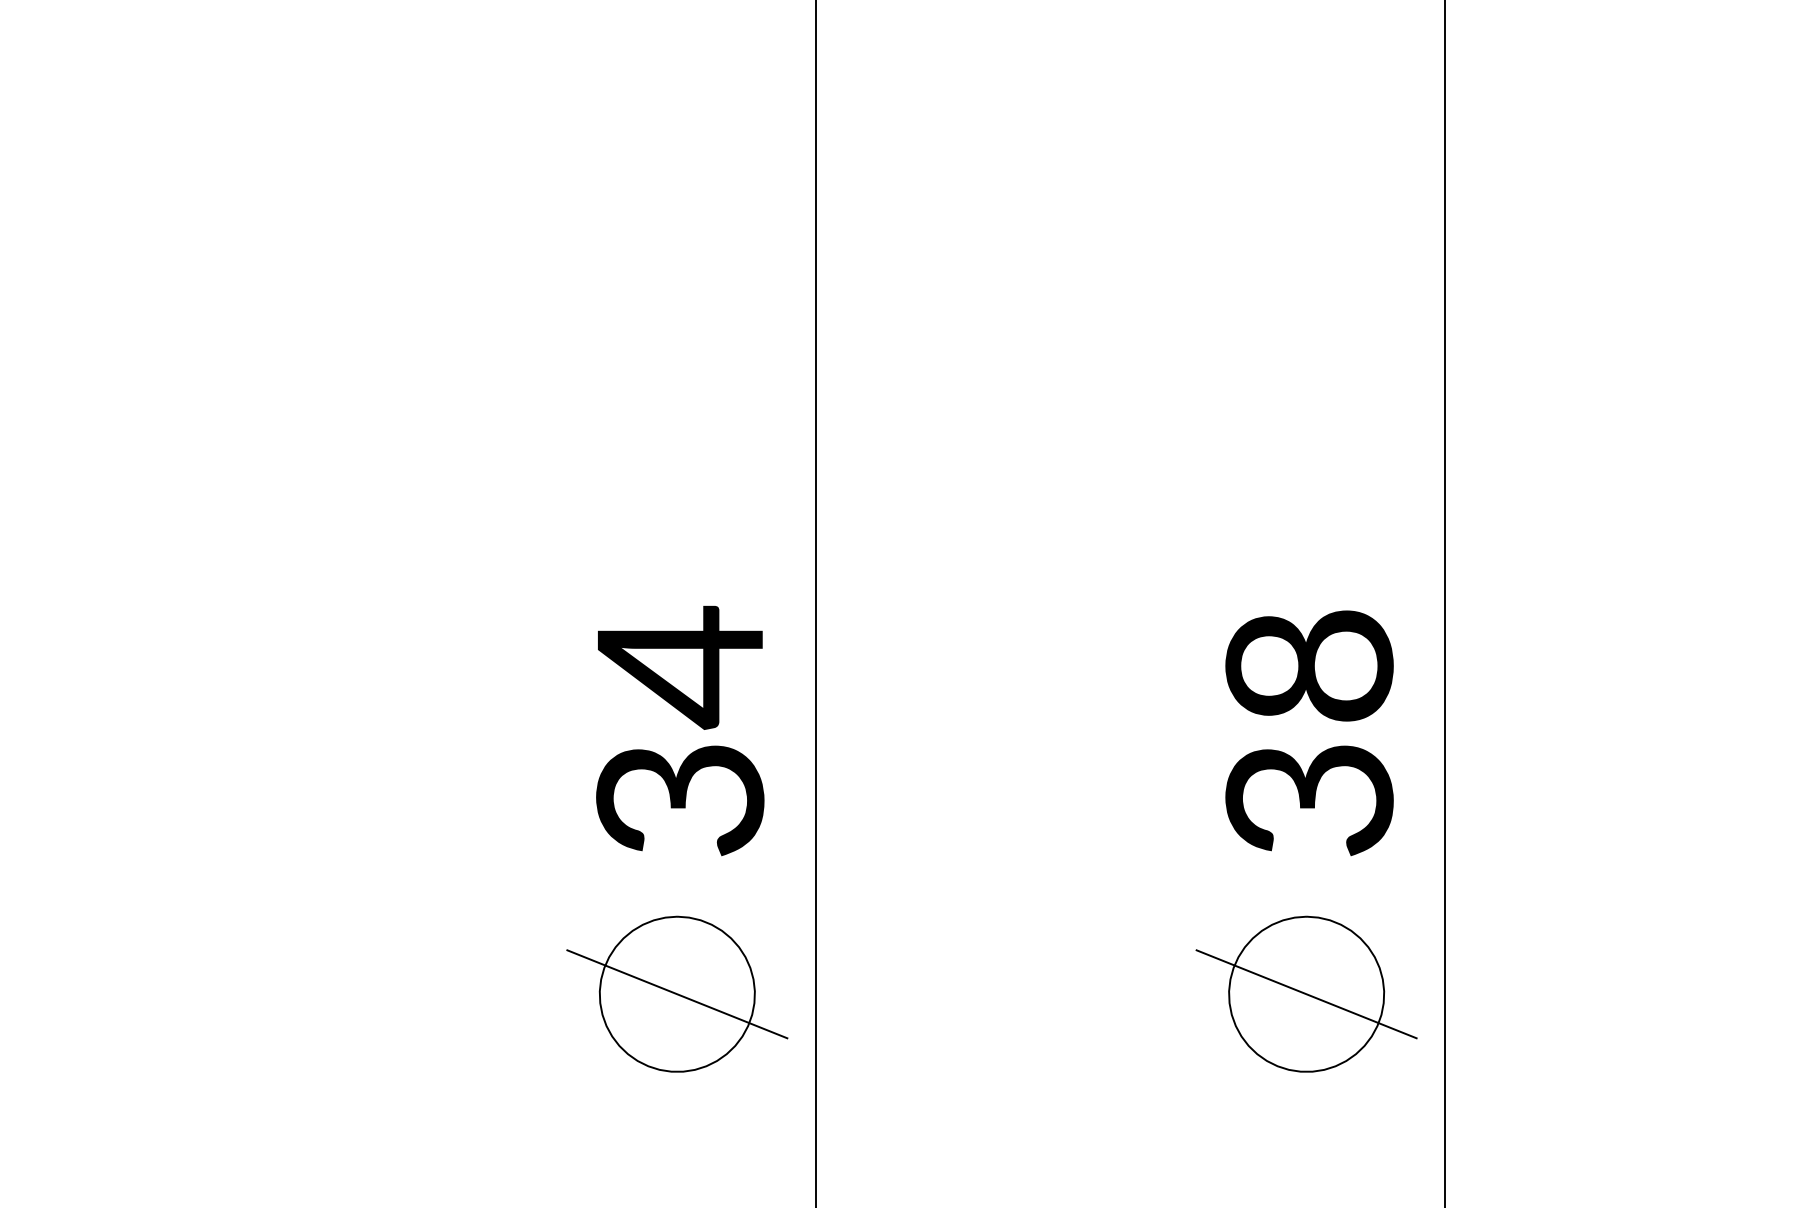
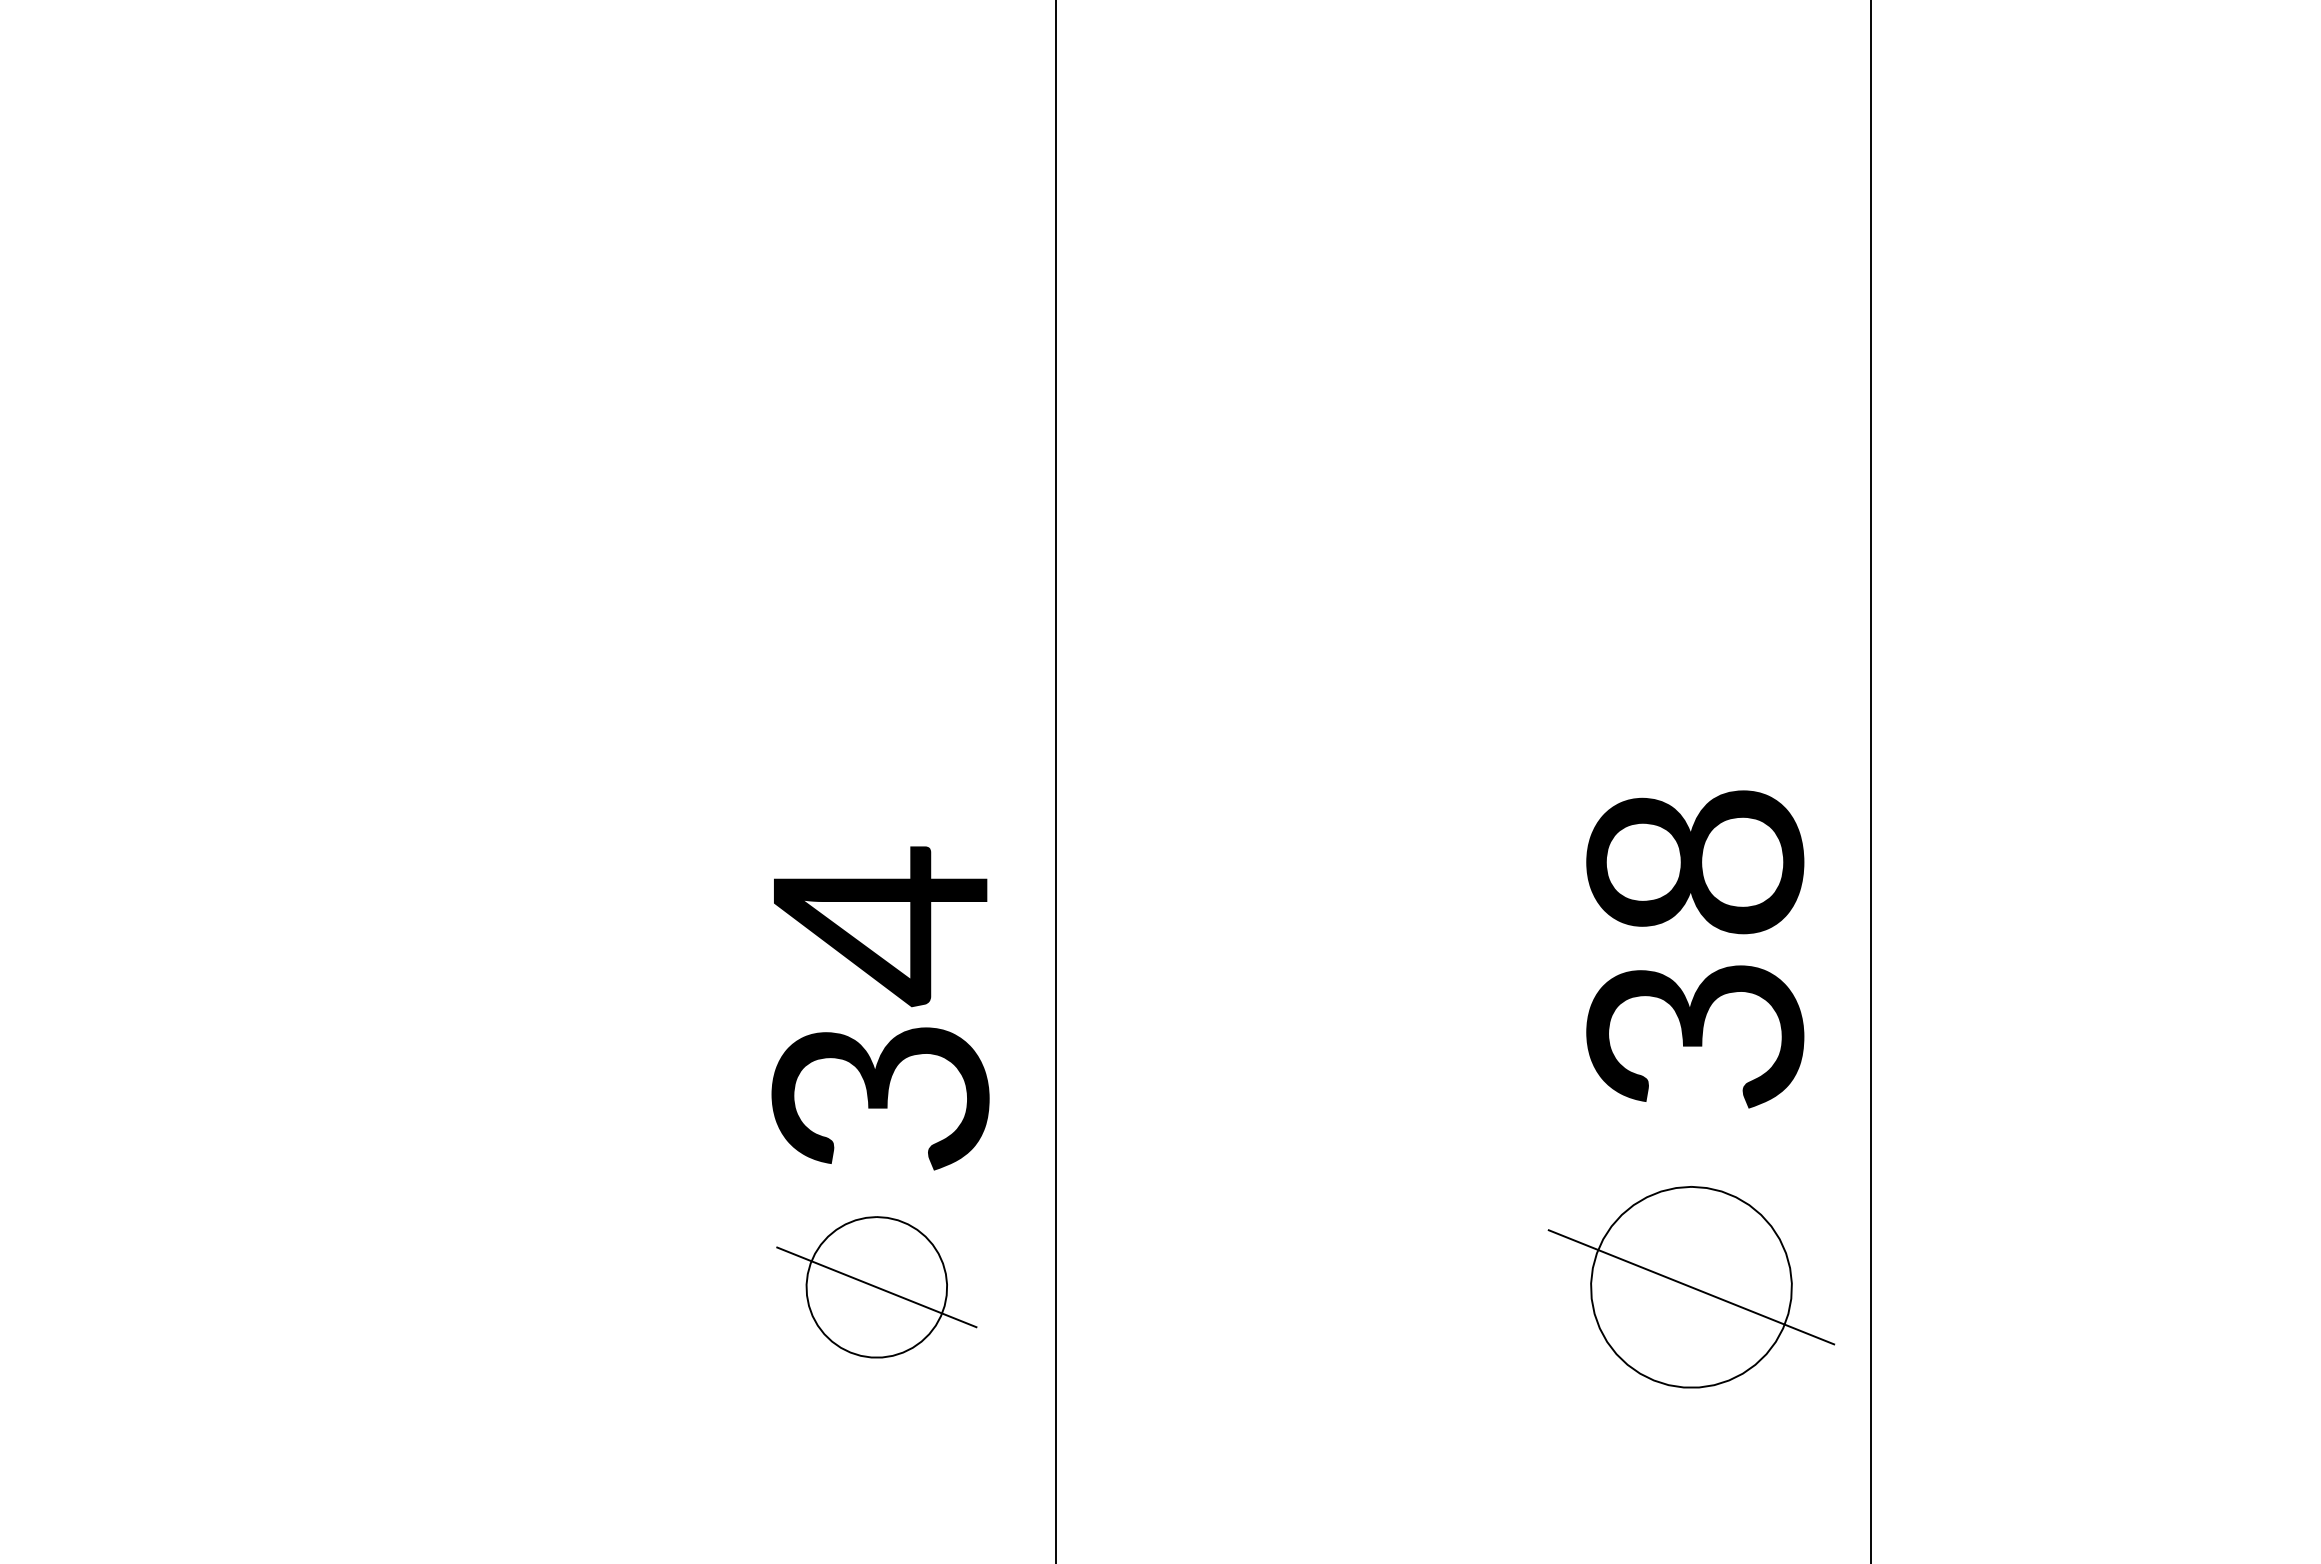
text: (680, 731) -> (880, 1008), moved
part: (677, 994) -> (876, 1287), size x0.7

